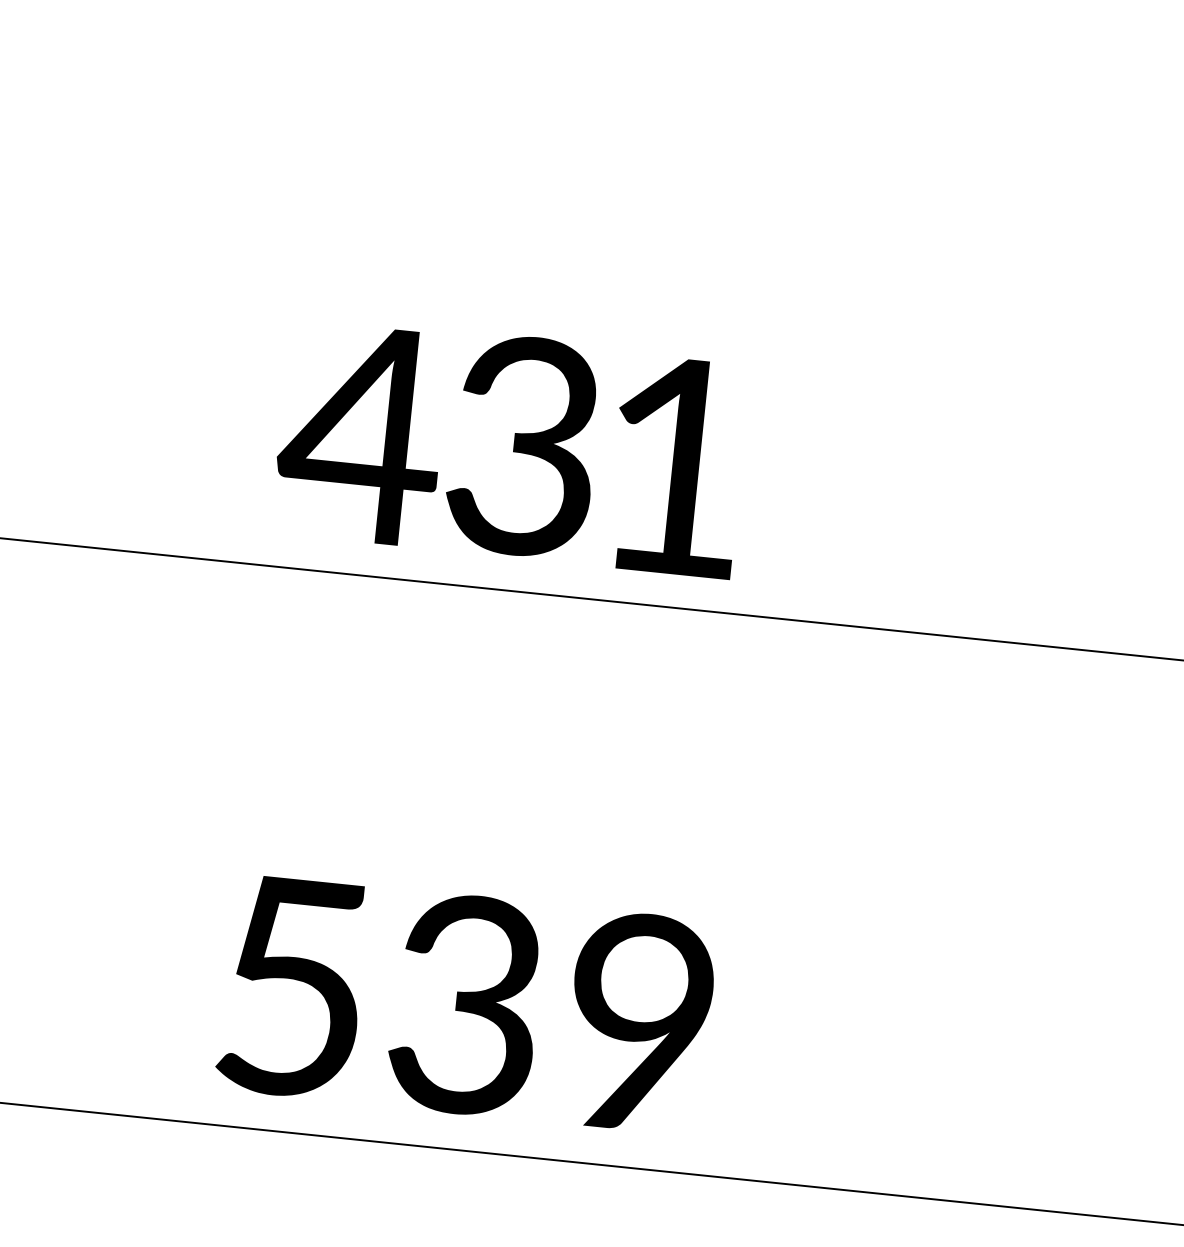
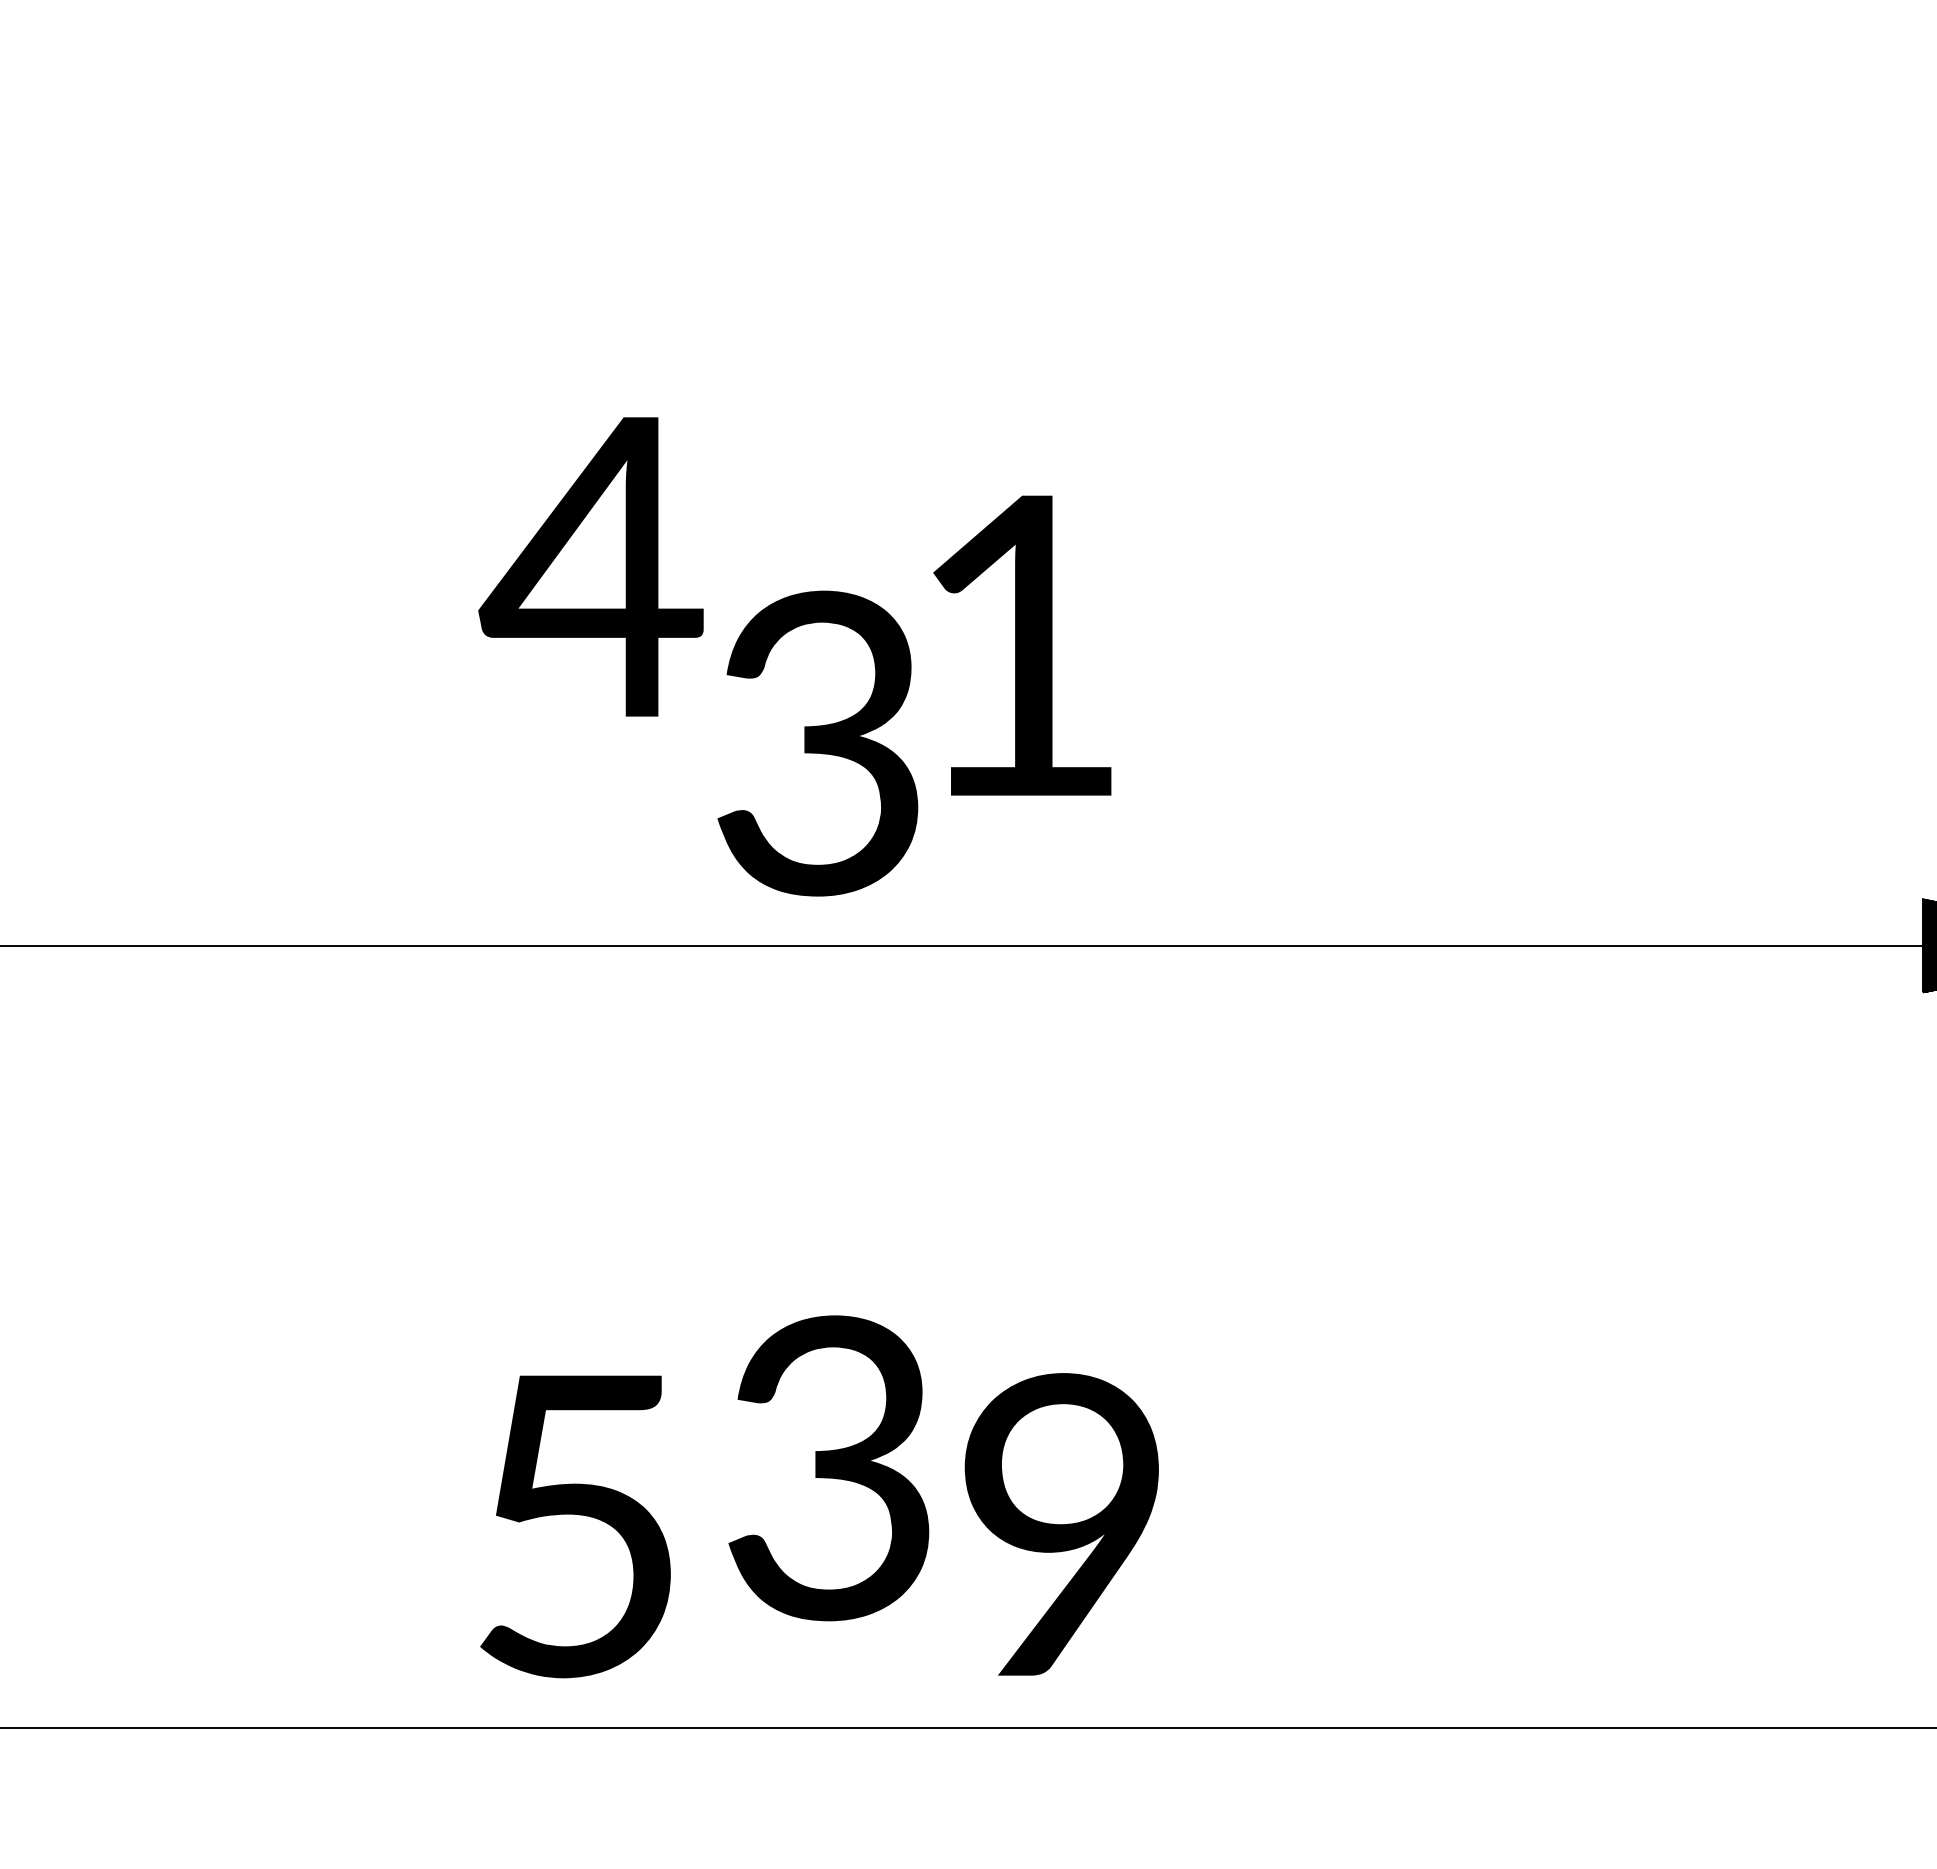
text: (360, 433) -> (590, 566), moved
text: (677, 466) -> (1022, 645), moved
text: (465, 1004) -> (828, 1468), moved

